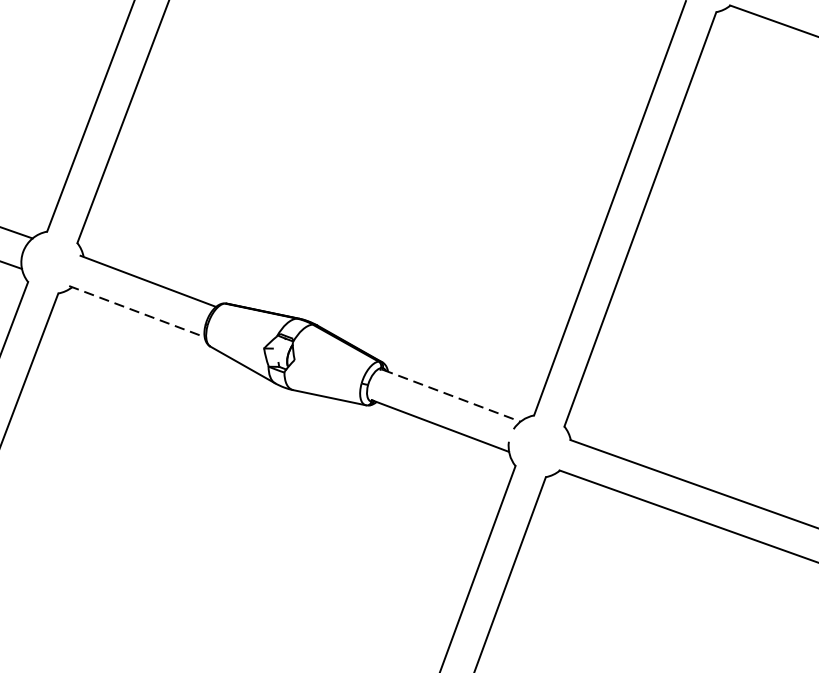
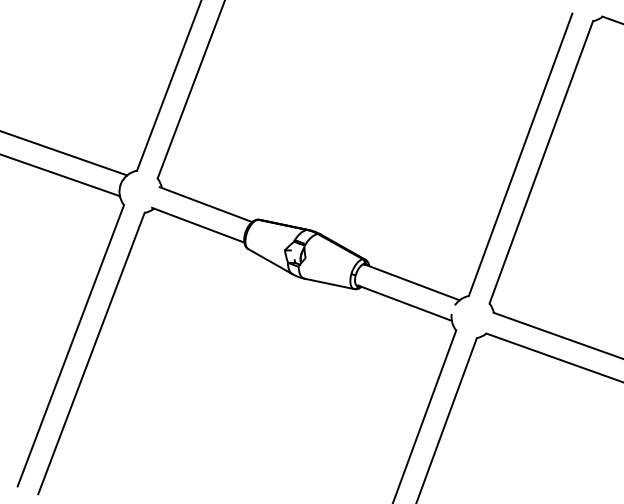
line: (137, 311) -> (198, 225), dashed -> solid
line: (452, 395) -> (413, 282), dashed -> solid

